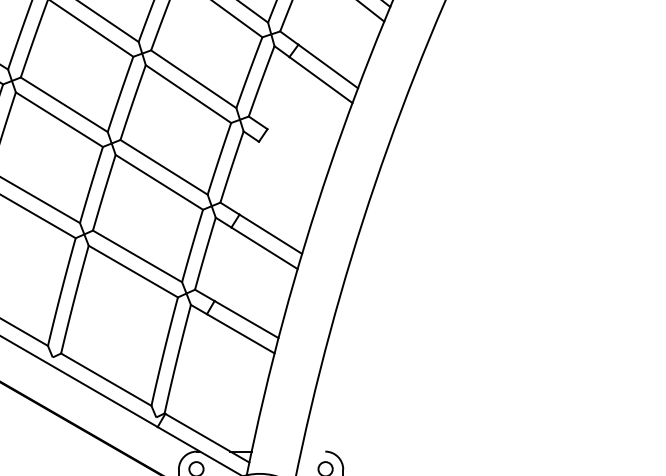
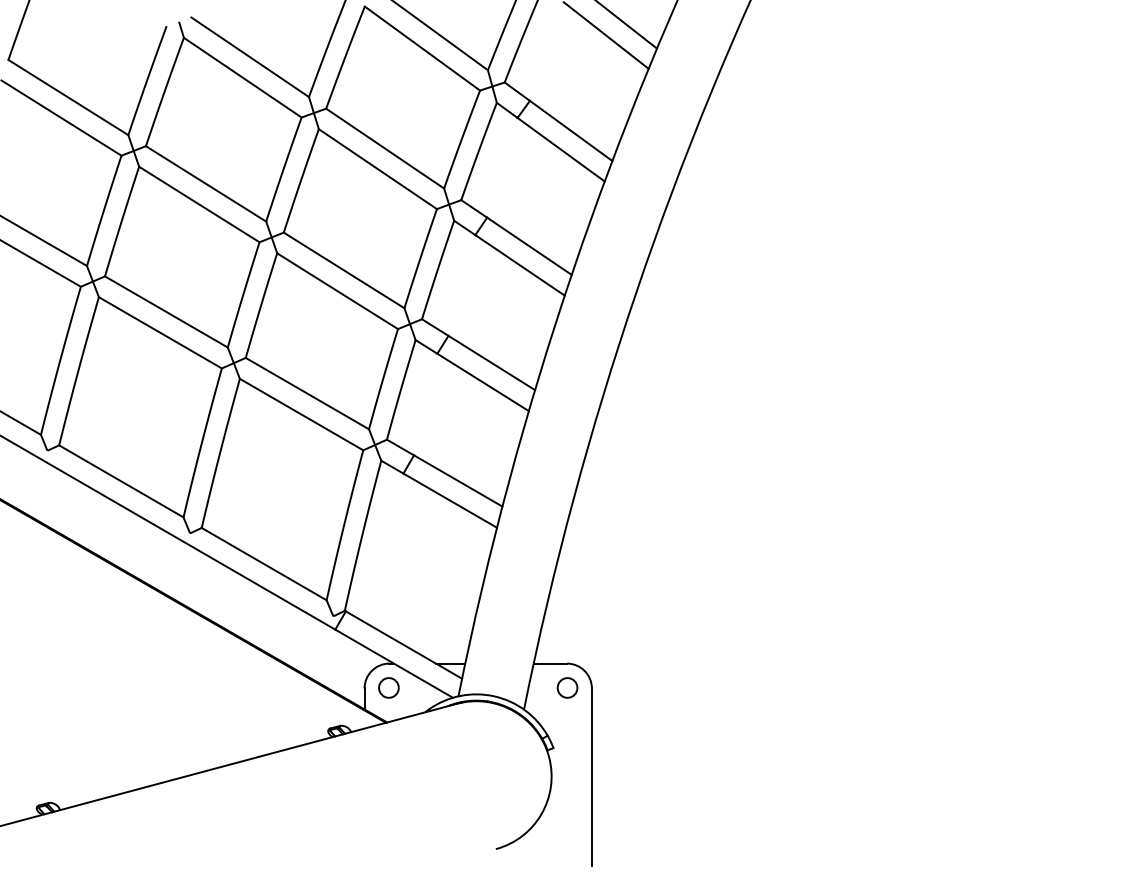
line: (298, 149) -> (529, 245), added
line: (290, 163) -> (519, 265), added
line: (313, 451) -> (550, 663), added

